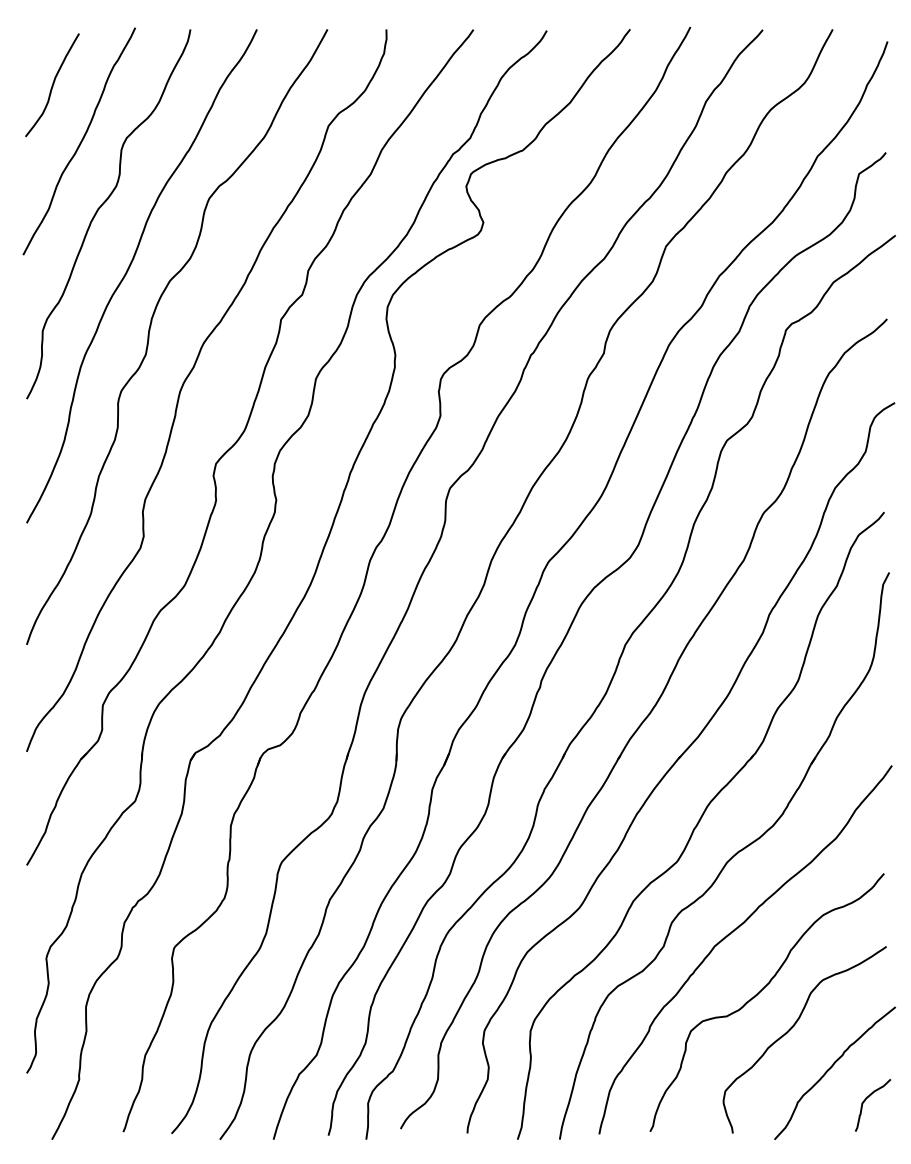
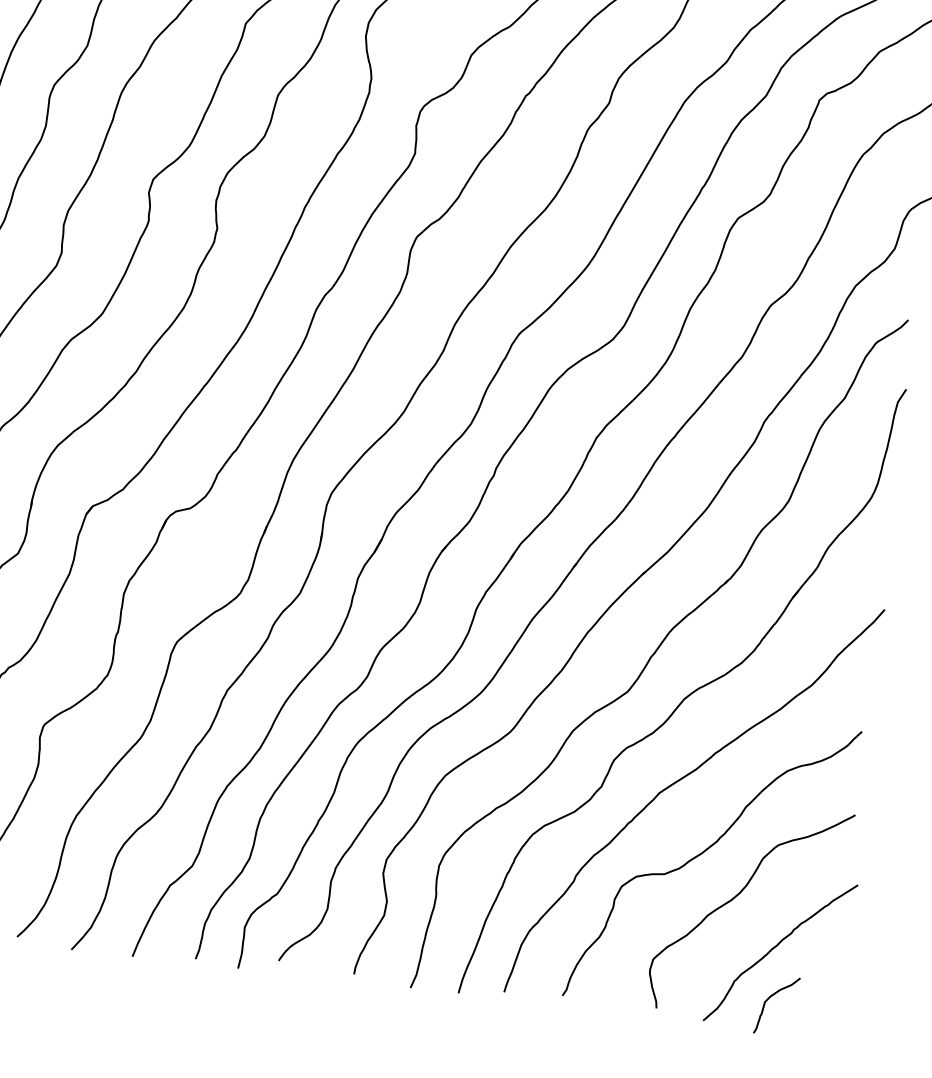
curve: (865, 1101) -> (768, 1000), moved

